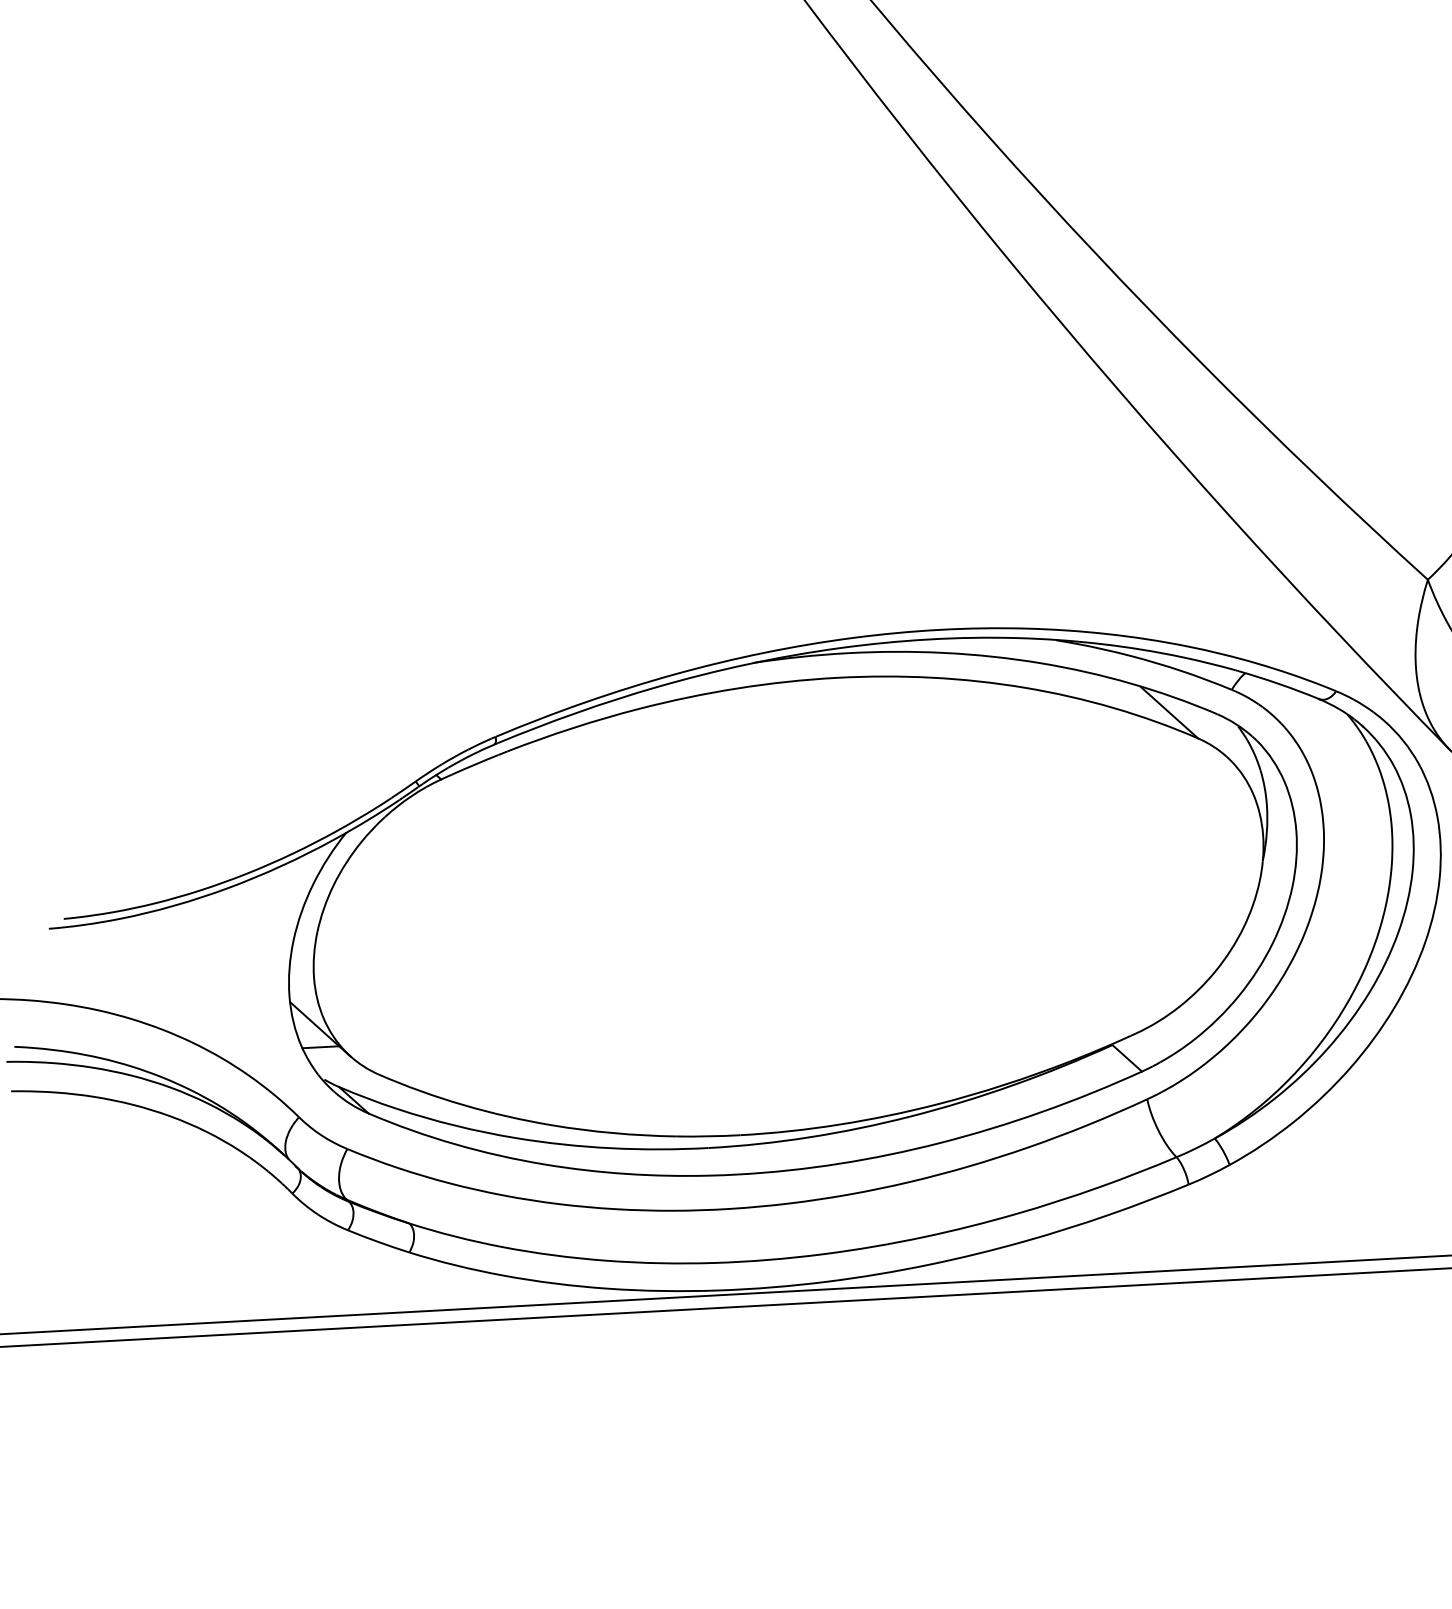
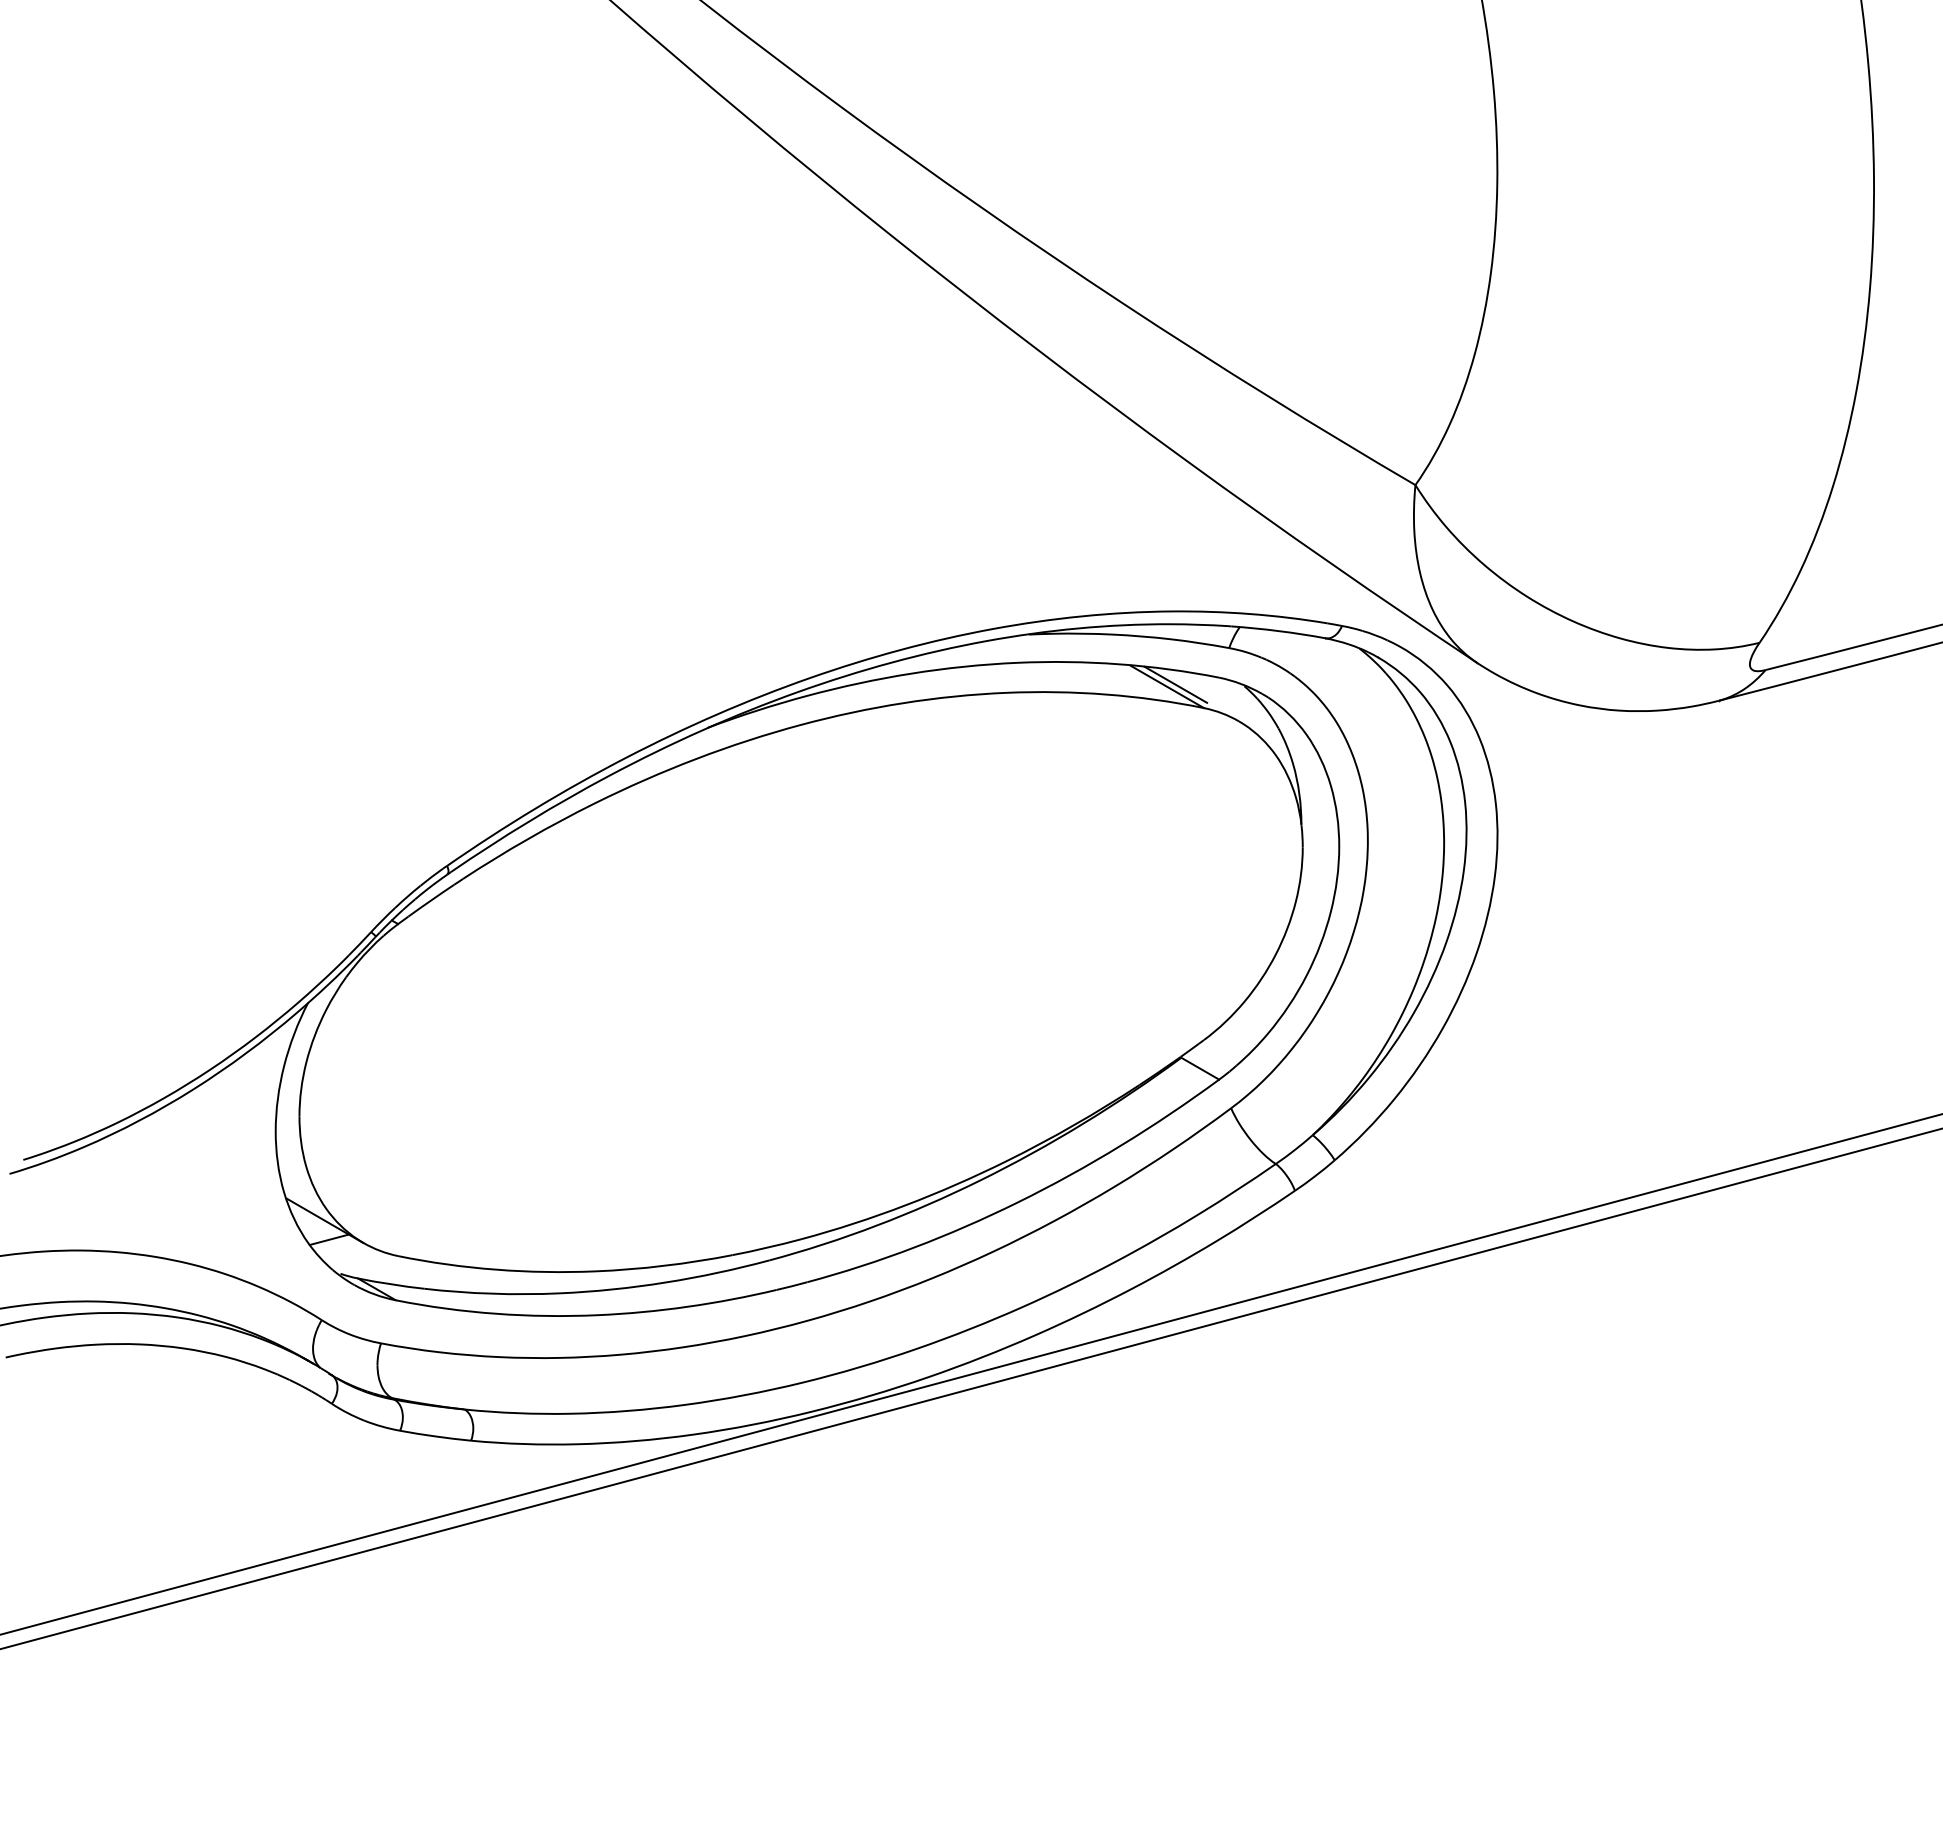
line: (1177, 712) -> (1175, 684), added

